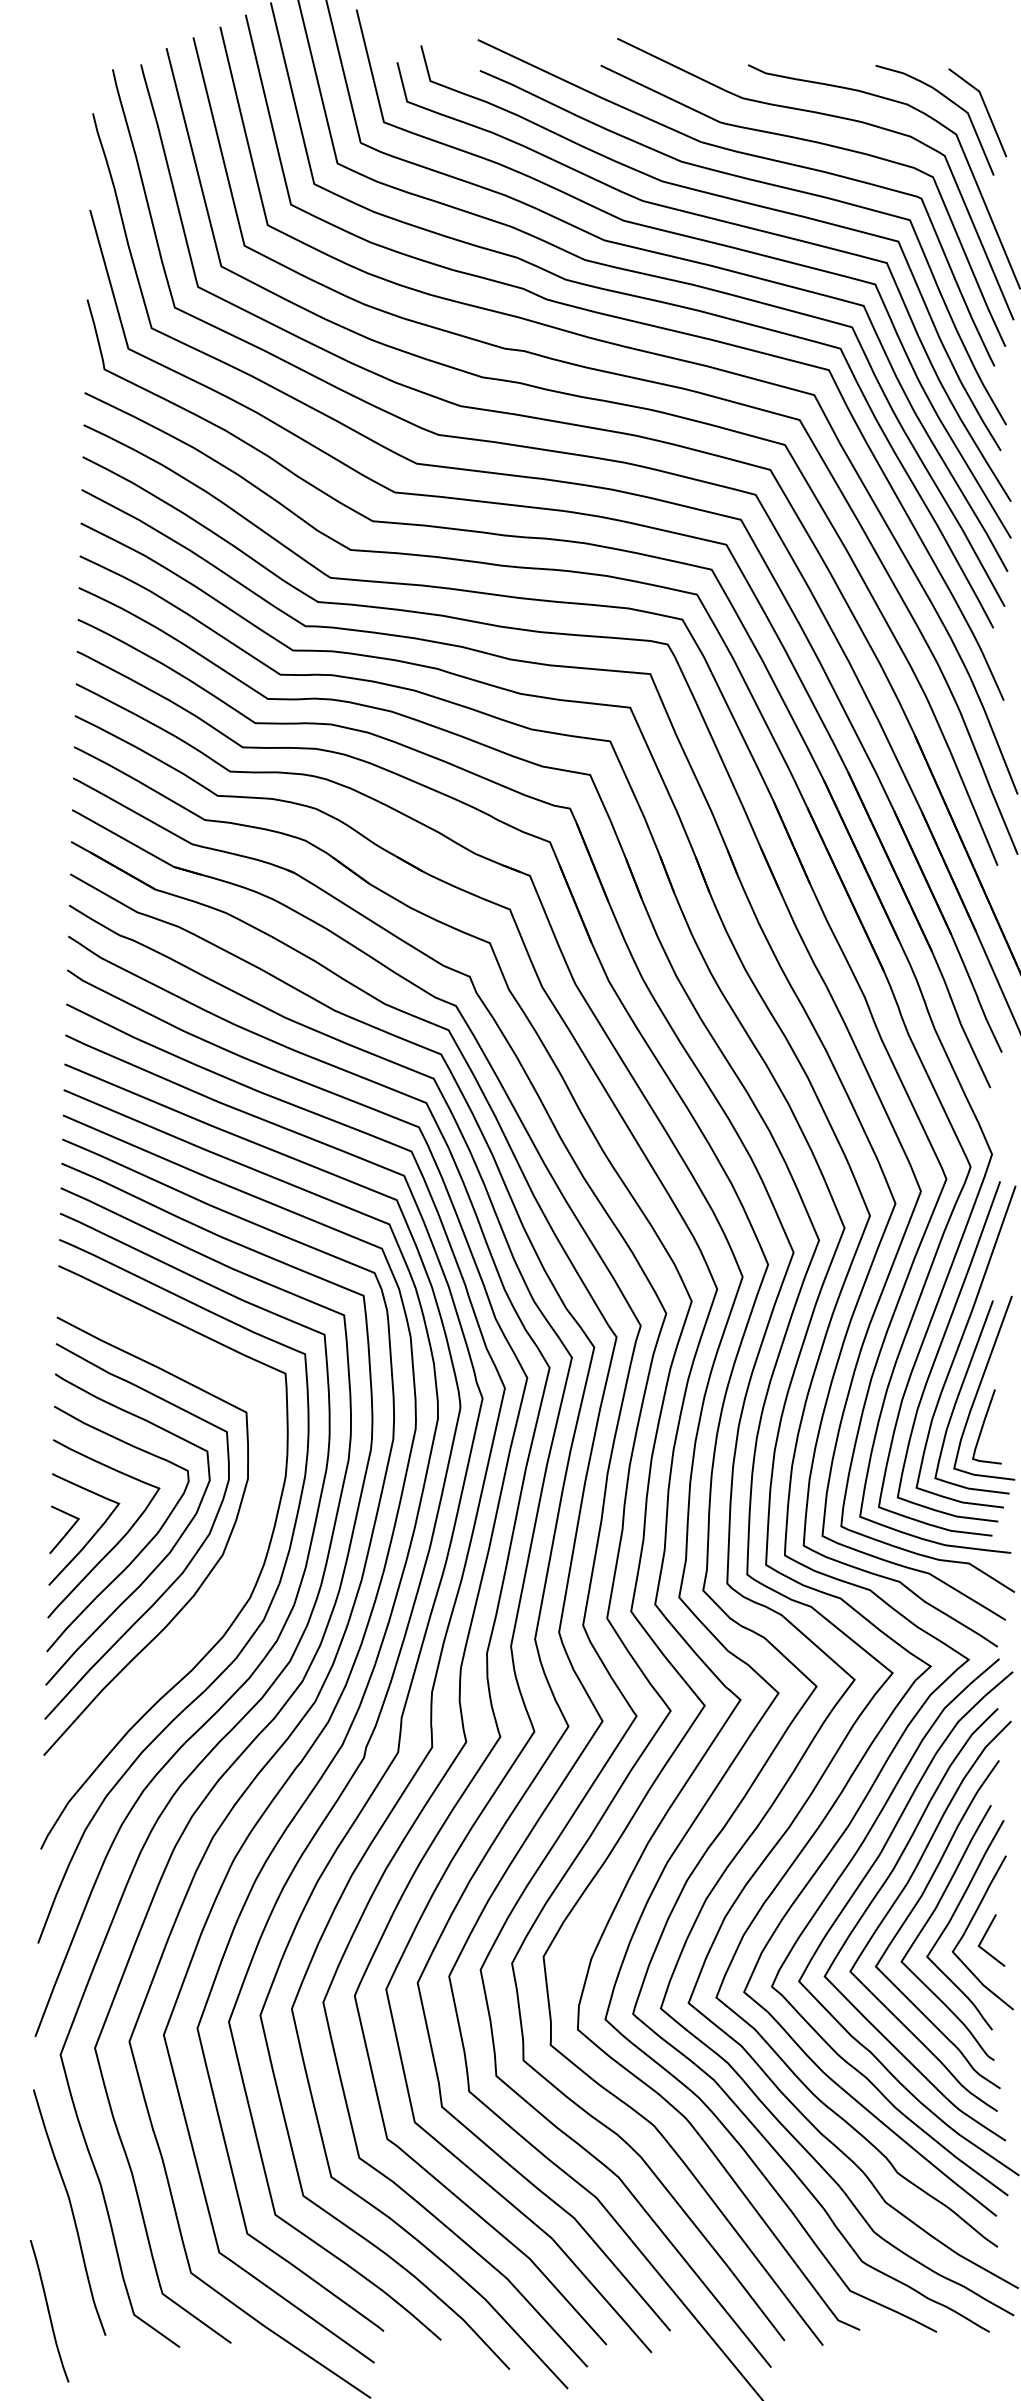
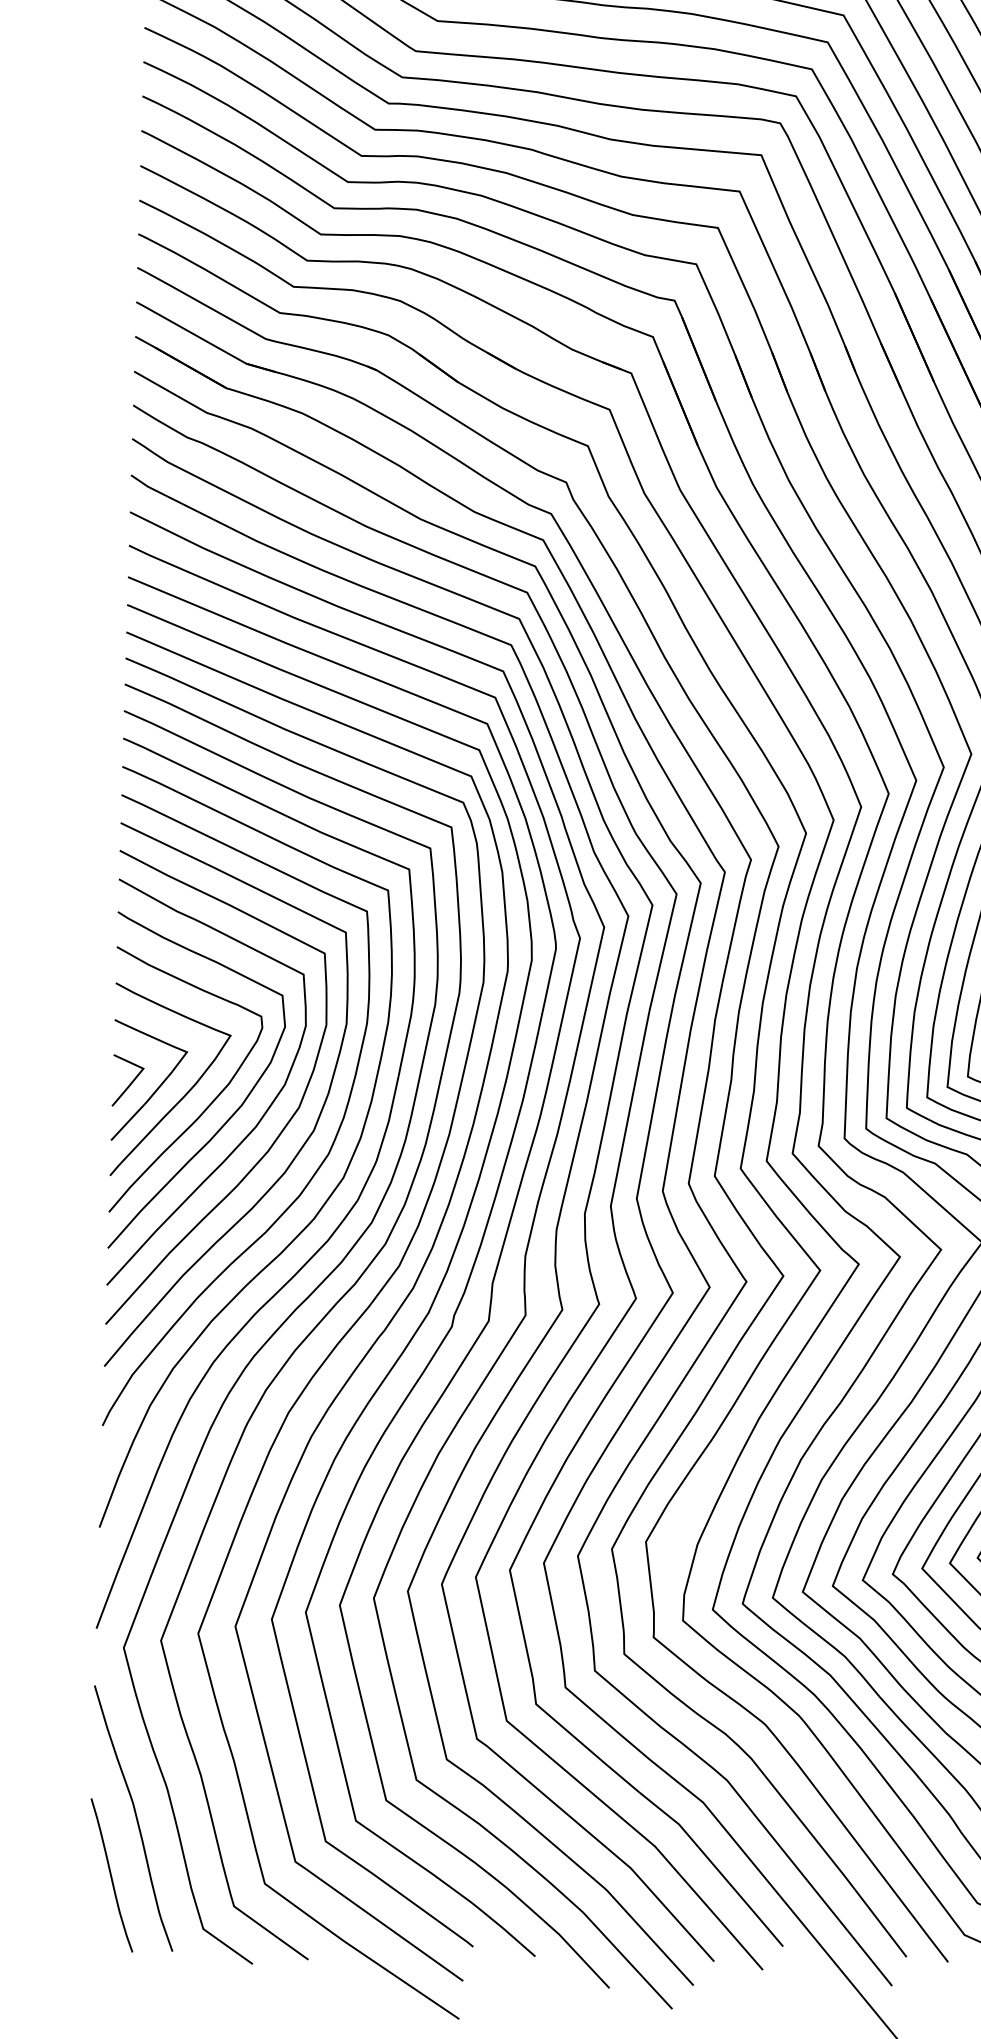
curve: (226, 1588) -> (303, 1143), added
curve: (49, 2311) -> (111, 1875), moved

